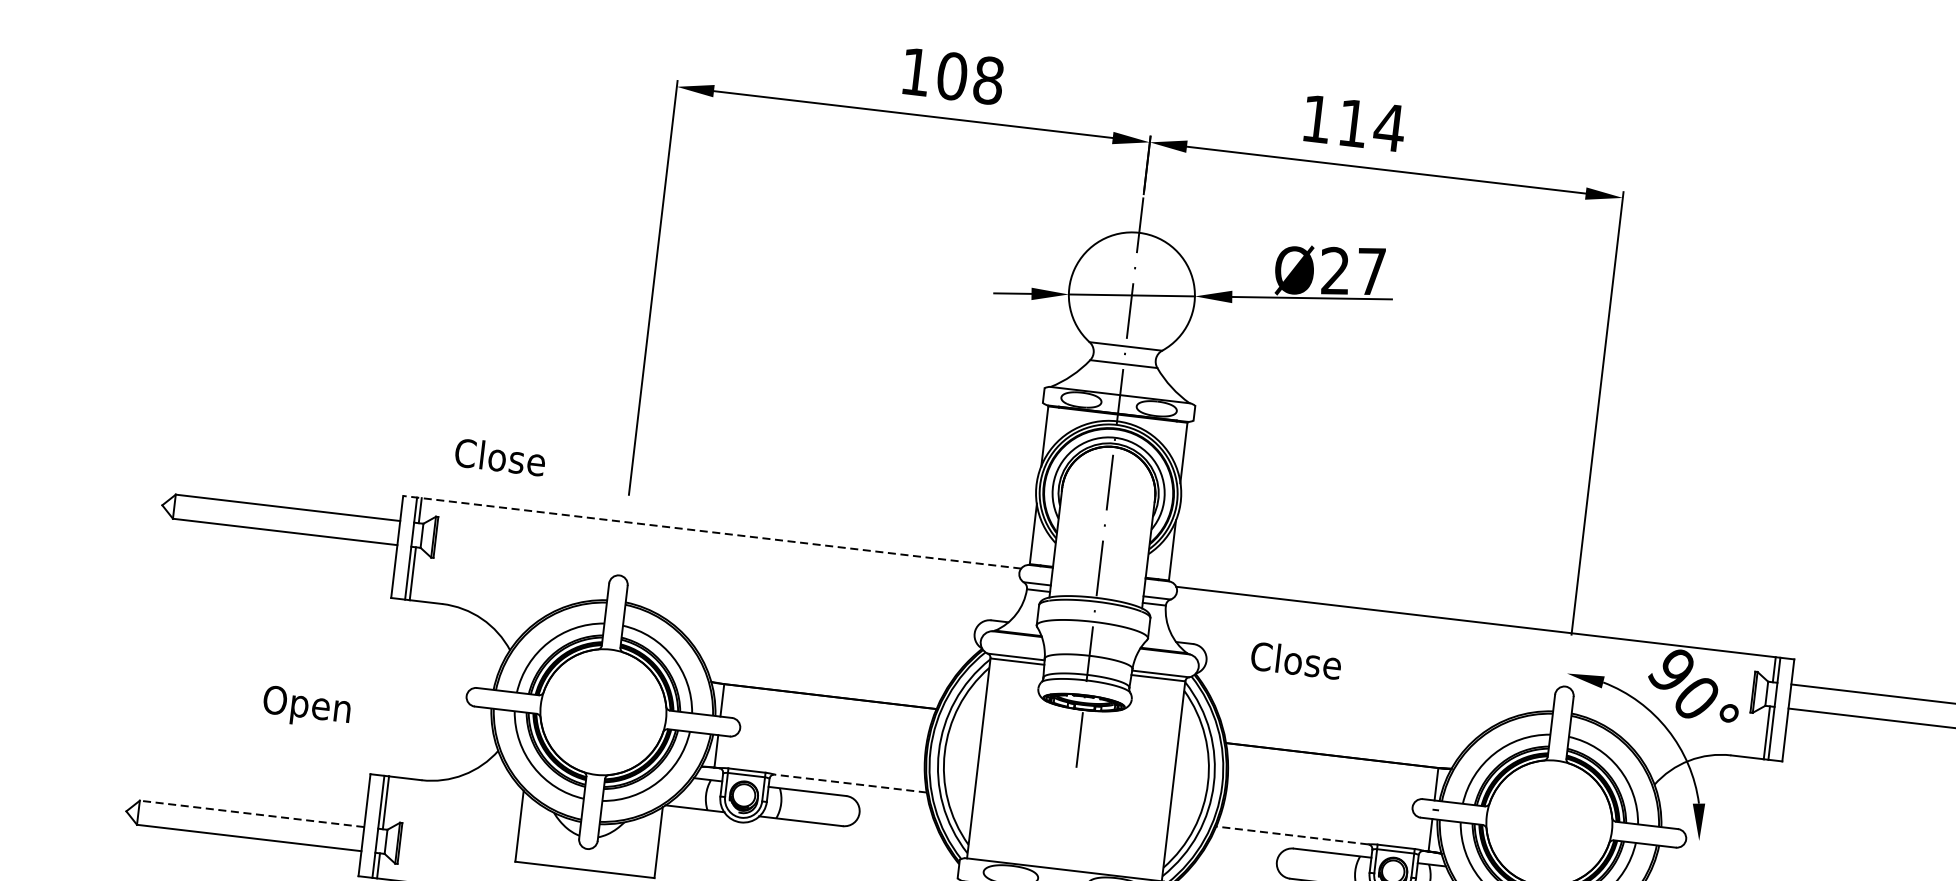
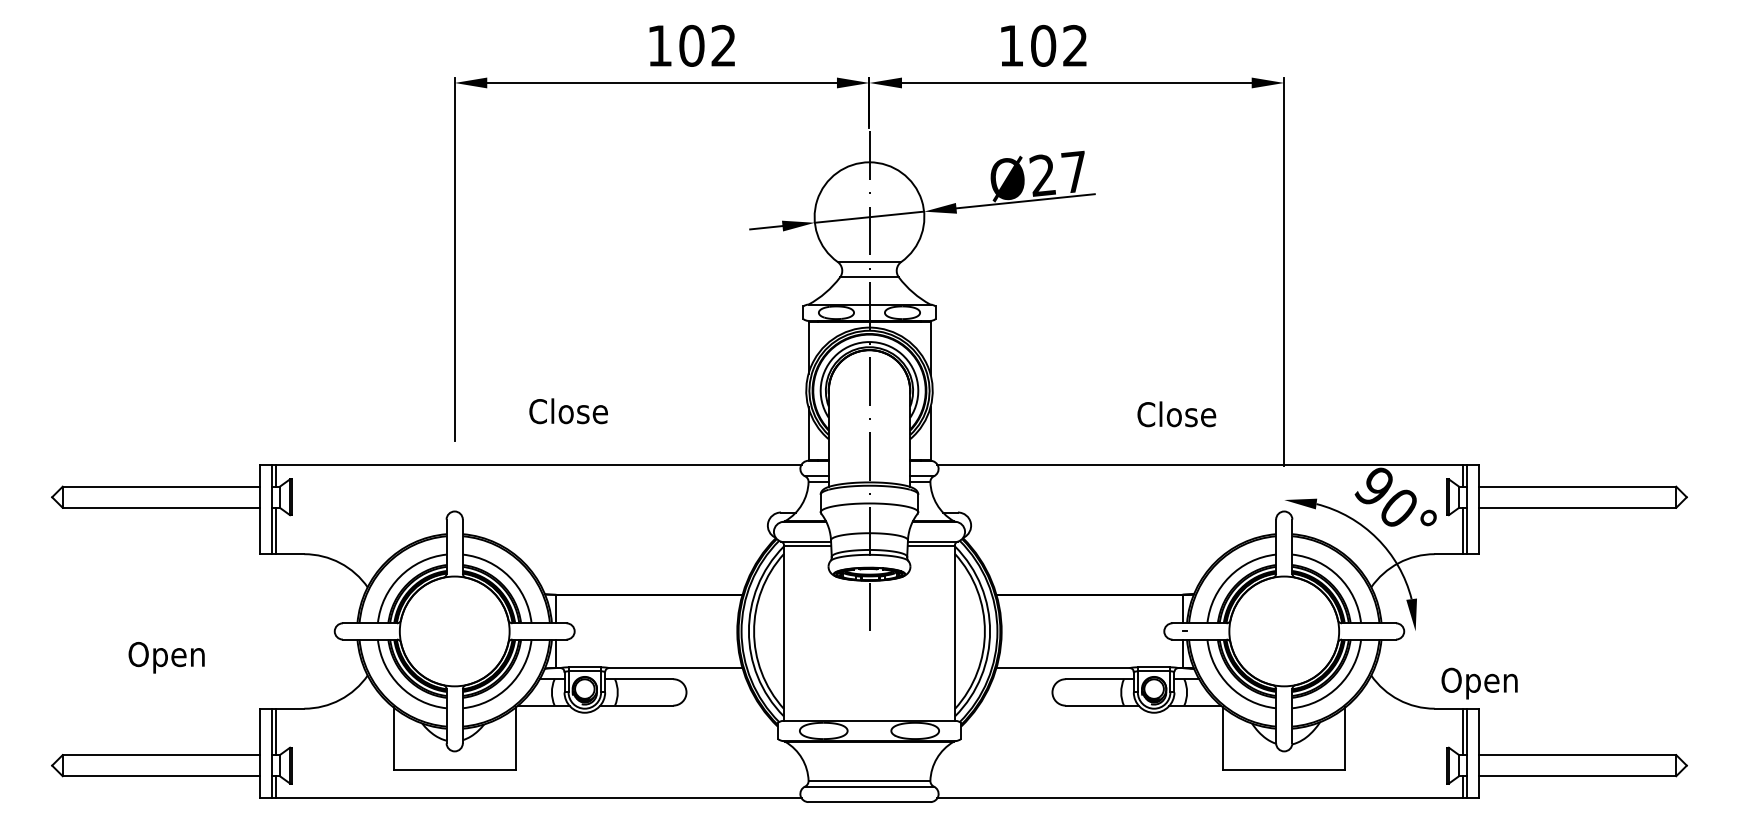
text: (988, 80) -> (723, 45), 108 -> 102
text: (1371, 125) -> (1059, 45), 114 -> 102
text: (500, 457) -> (568, 411), moved
line: (712, 532) -> (530, 464), dashed -> solid
text: (1295, 660) -> (1176, 414), moved
text: (306, 707) -> (166, 657), moved
line: (850, 784) -> (675, 668), dashed -> solid
line: (251, 814) -> (160, 755), dashed -> solid
line: (1292, 836) -> (1063, 668), dashed -> solid

